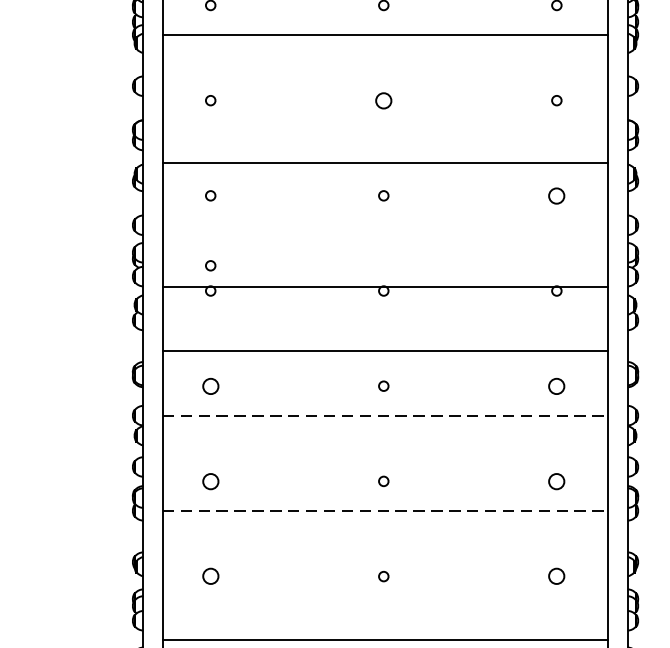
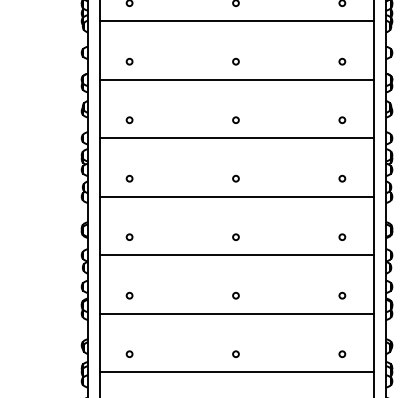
circle: (382, 100) -> (235, 61), size x0.62
line: (384, 162) -> (236, 79), moved
circle: (557, 194) -> (342, 119), size x0.62
circle: (210, 264) -> (129, 162), removed
line: (384, 287) -> (236, 138), moved
line: (384, 350) -> (236, 196), moved
circle: (210, 385) -> (129, 236), size x0.62
circle: (557, 385) -> (342, 236), size x0.62
line: (386, 415) -> (237, 255), dashed -> solid
circle: (210, 481) -> (129, 295), size x0.62
circle: (557, 481) -> (342, 295), size x0.62
line: (386, 510) -> (237, 313), dashed -> solid
circle: (210, 577) -> (129, 354), size x0.62
circle: (557, 577) -> (342, 354), size x0.62
line: (384, 640) -> (236, 372), moved

